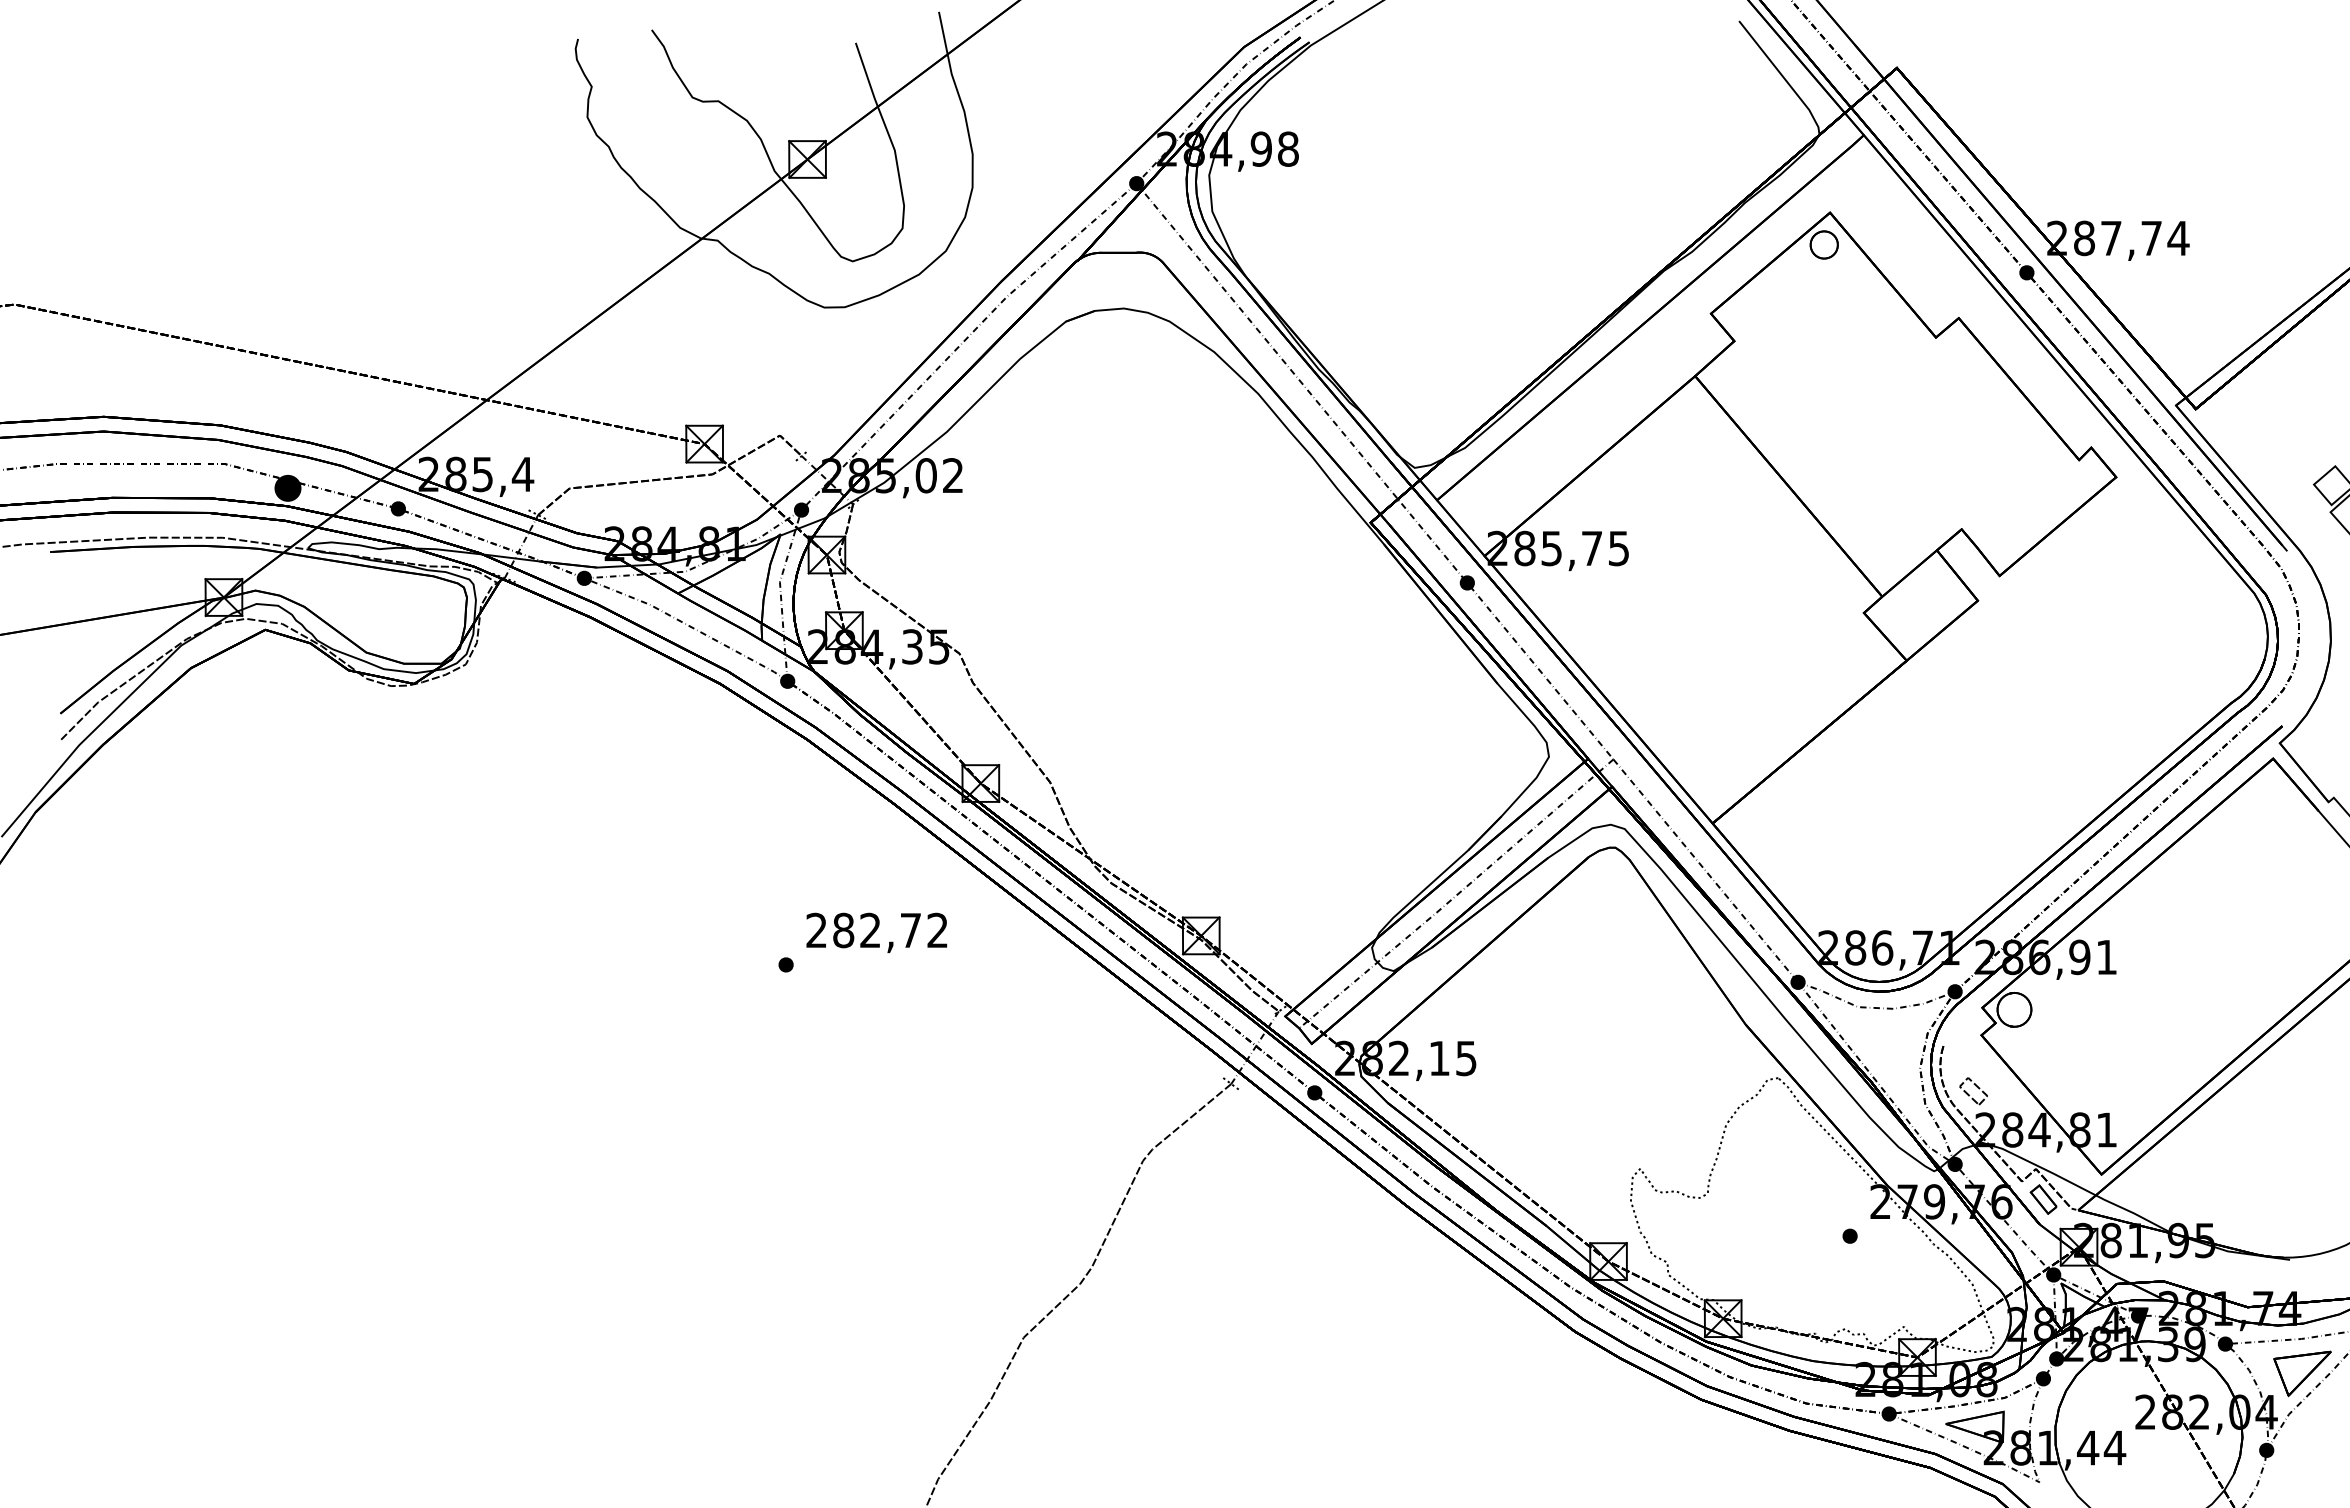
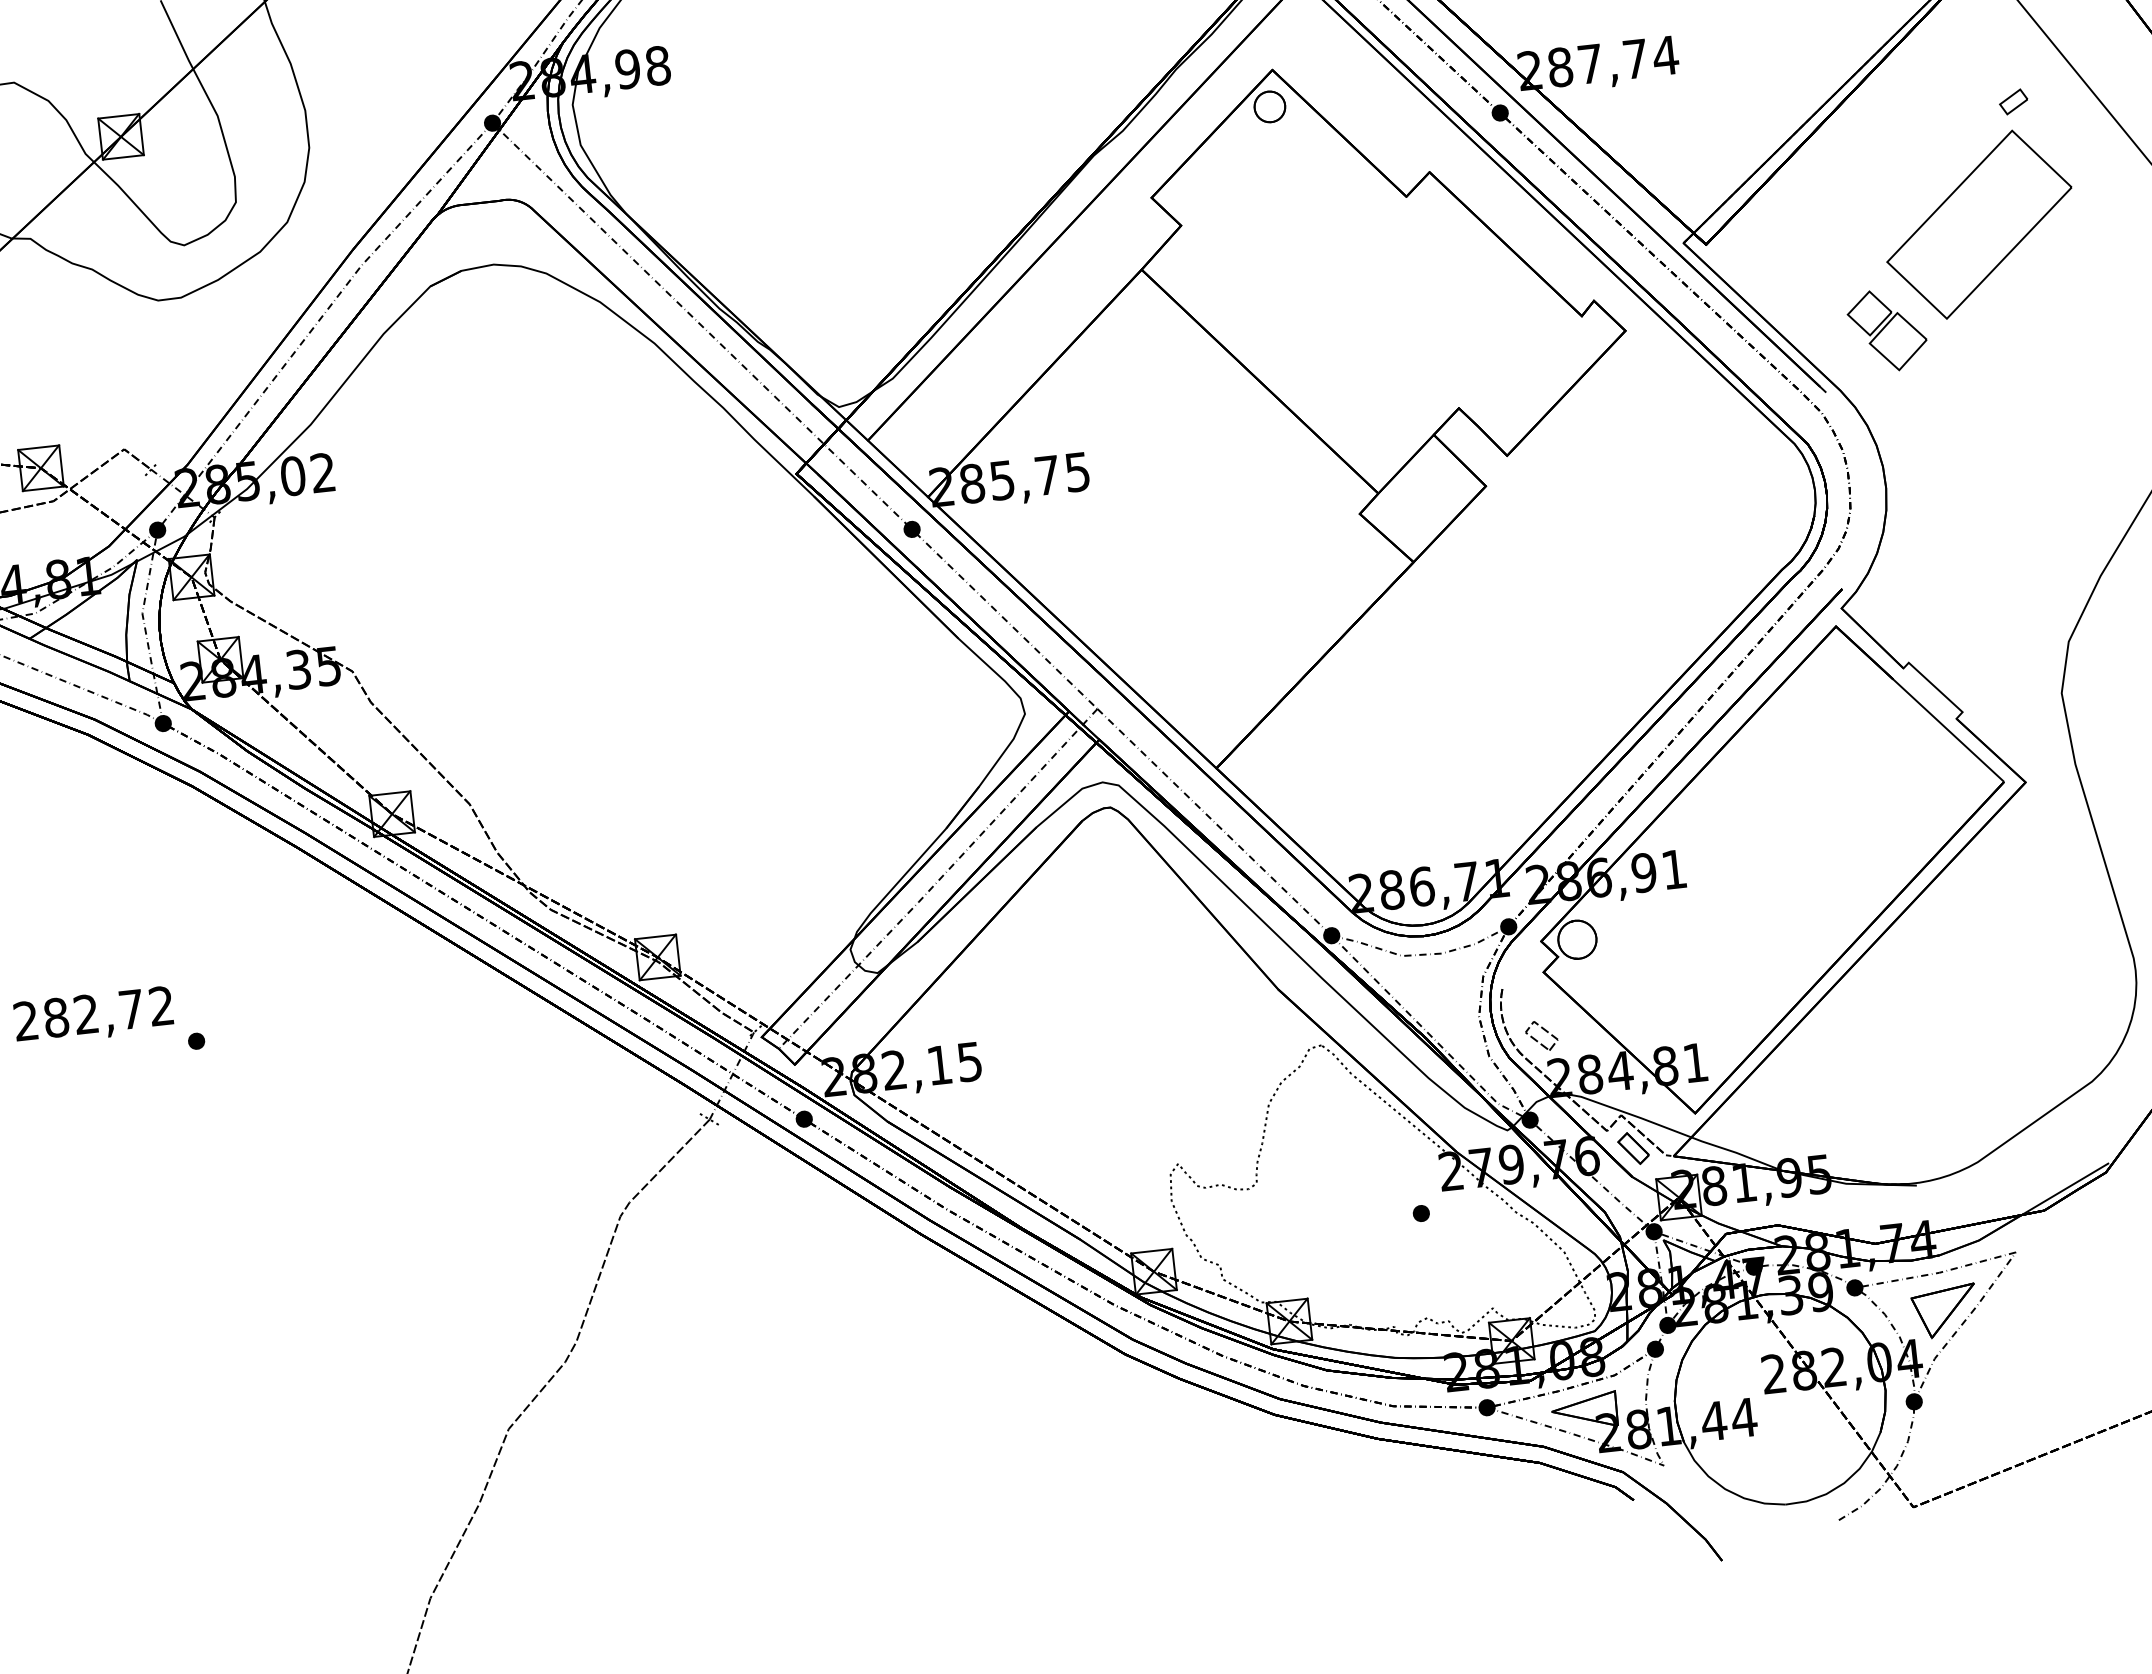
text: (876, 932) -> (93, 1015), moved

